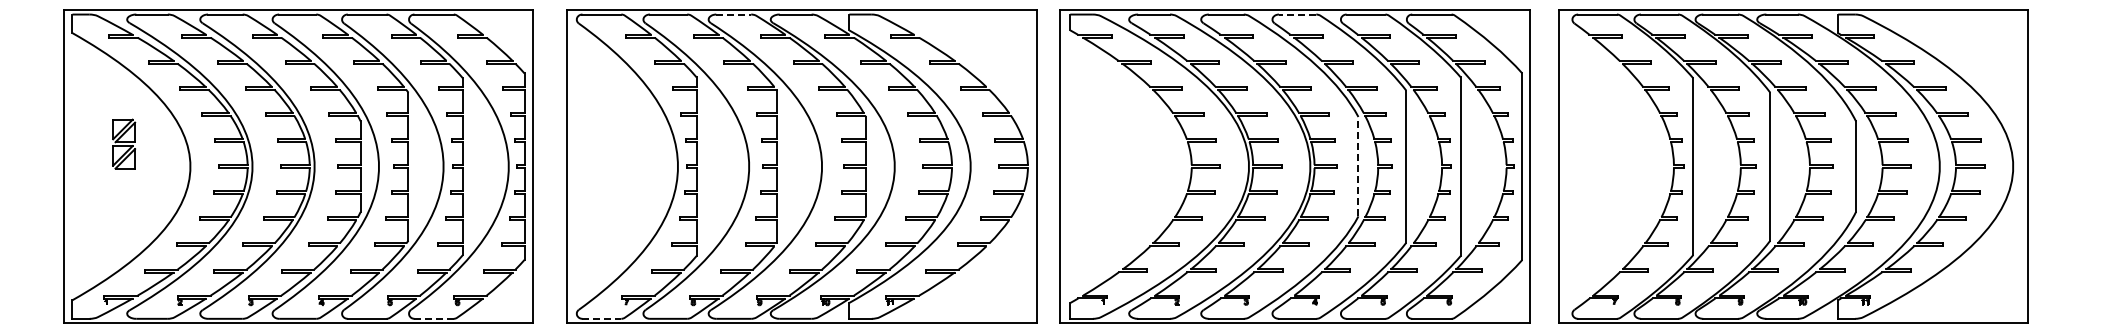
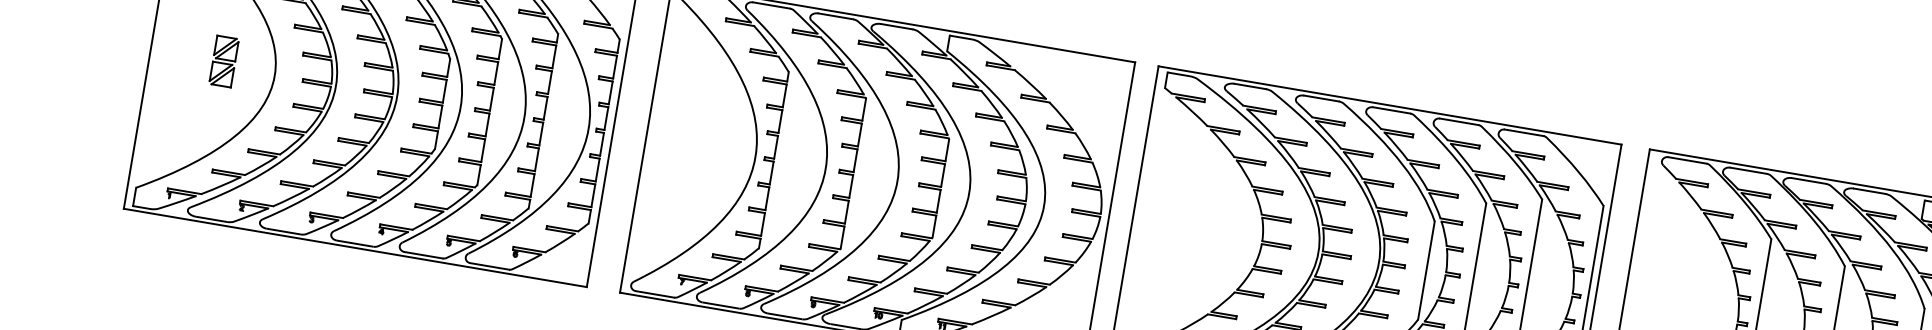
line: (734, 14) -> (836, 16), dashed -> solid
line: (1297, 14) -> (1391, 110), dashed -> solid
part: (124, 143) -> (224, 61), moved
line: (1358, 166) -> (1426, 270), dashed -> solid
line: (434, 318) -> (490, 266), dashed -> solid
line: (602, 318) -> (655, 294), dashed -> solid

